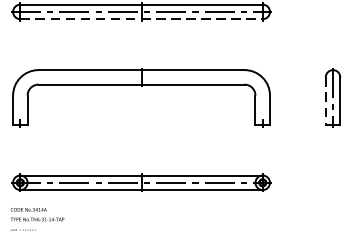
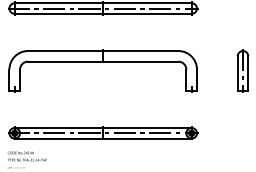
line: (141, 18) -> (103, 13), dashed -> solid
line: (325, 102) -> (237, 74), dashed -> solid

